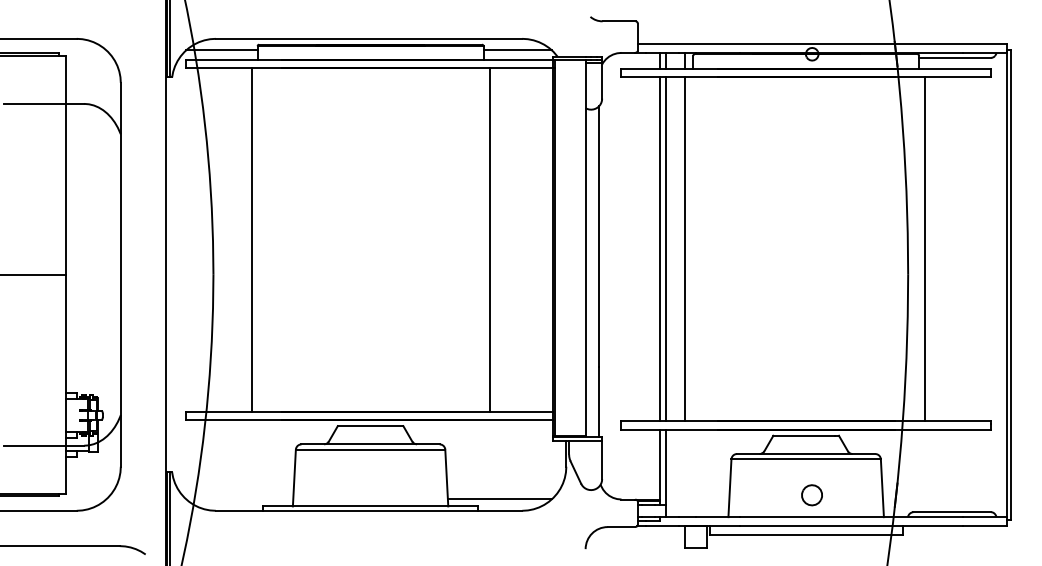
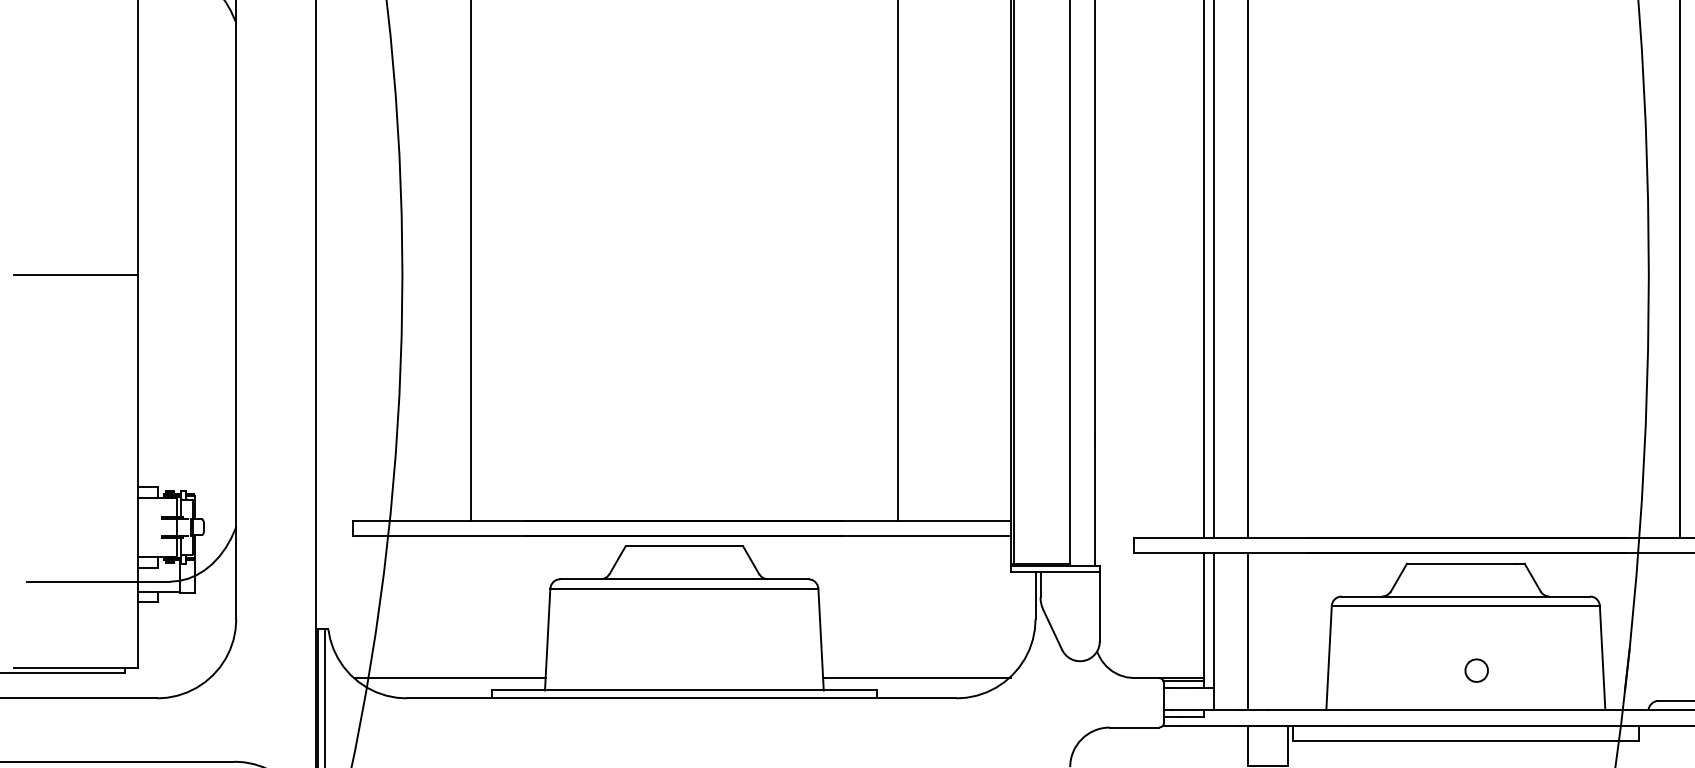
line: (684, 473) -> (1247, 631), added
part: (812, 495) -> (1477, 670), size x0.62
line: (239, 499) -> (449, 678), added

